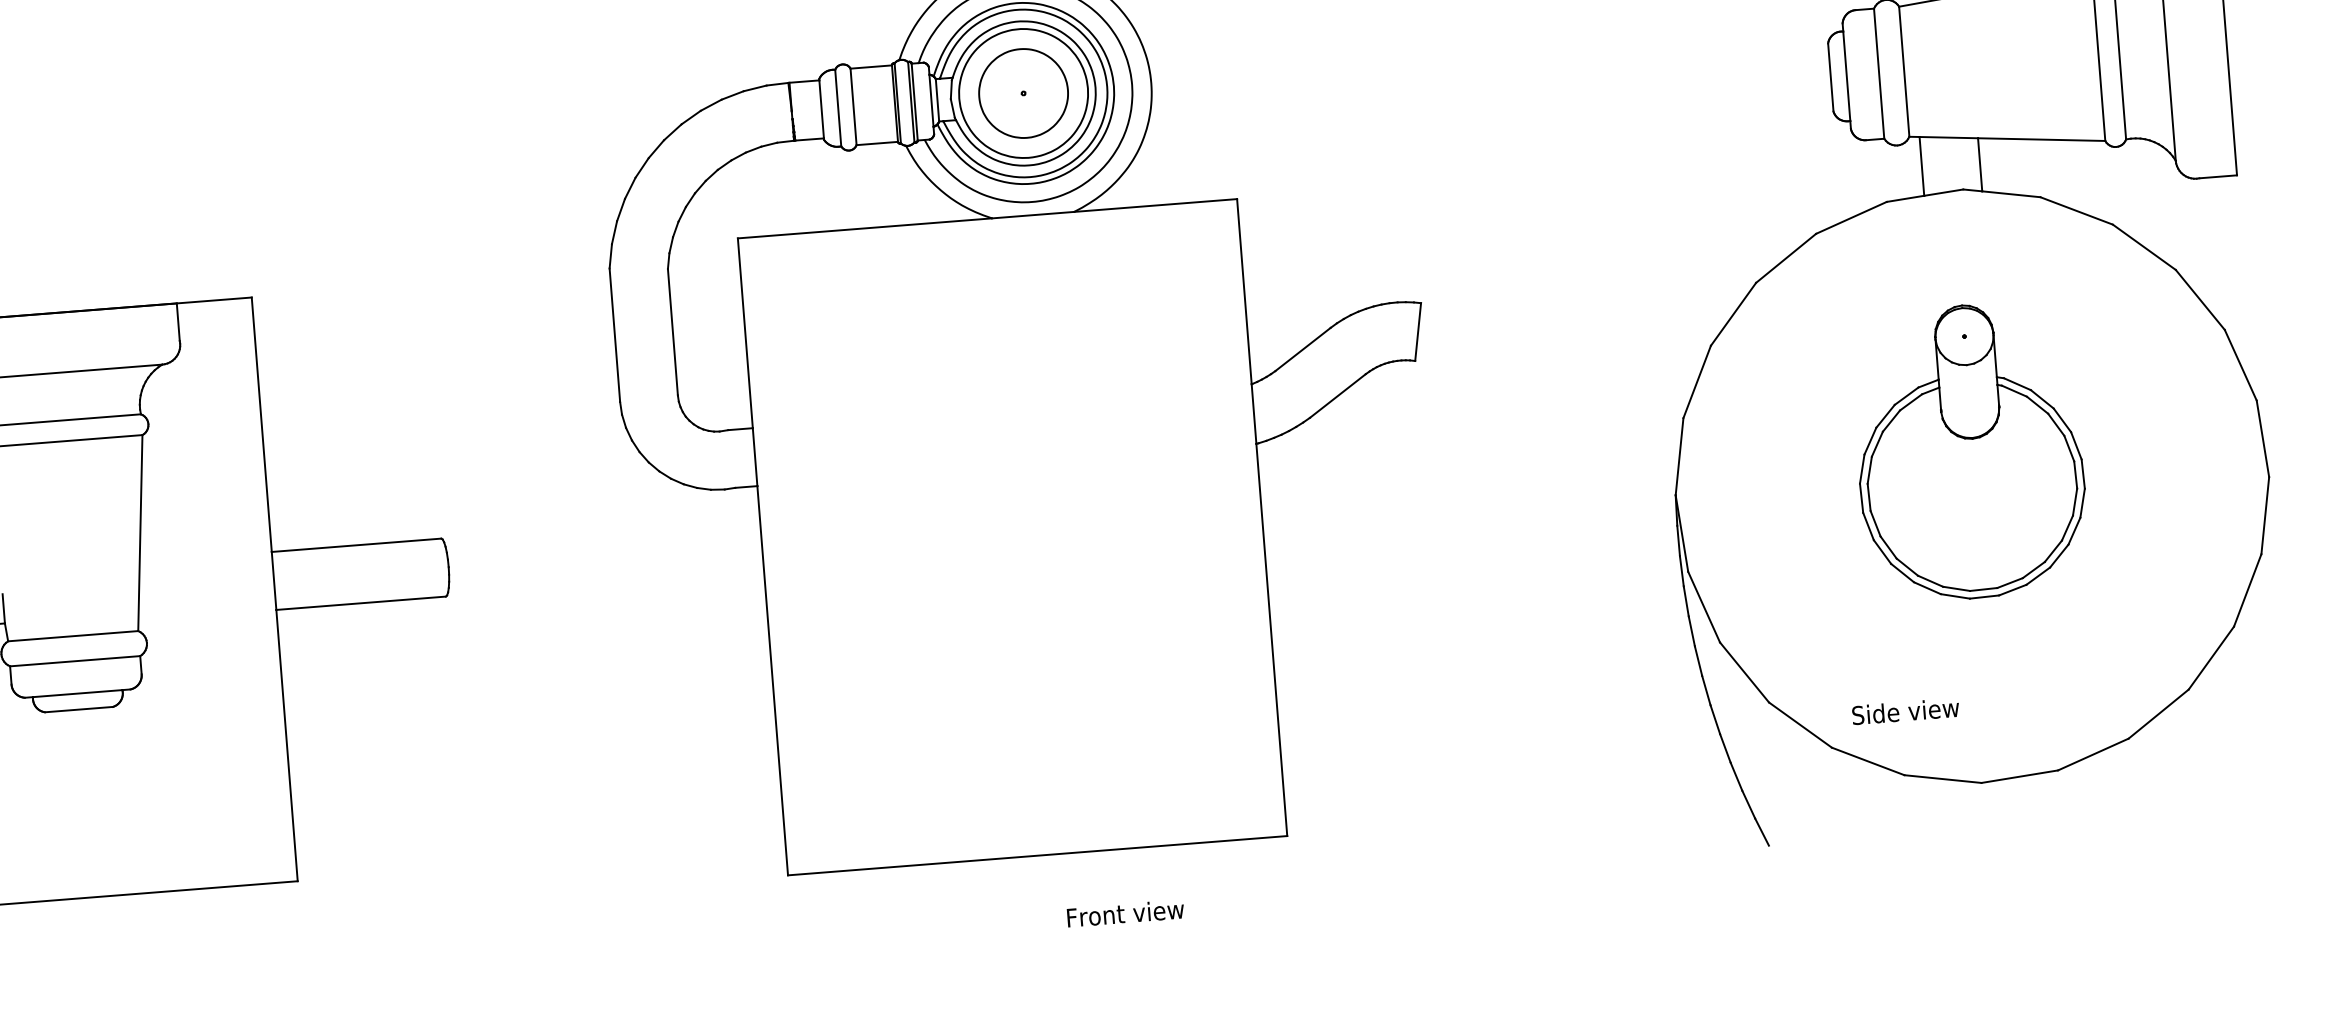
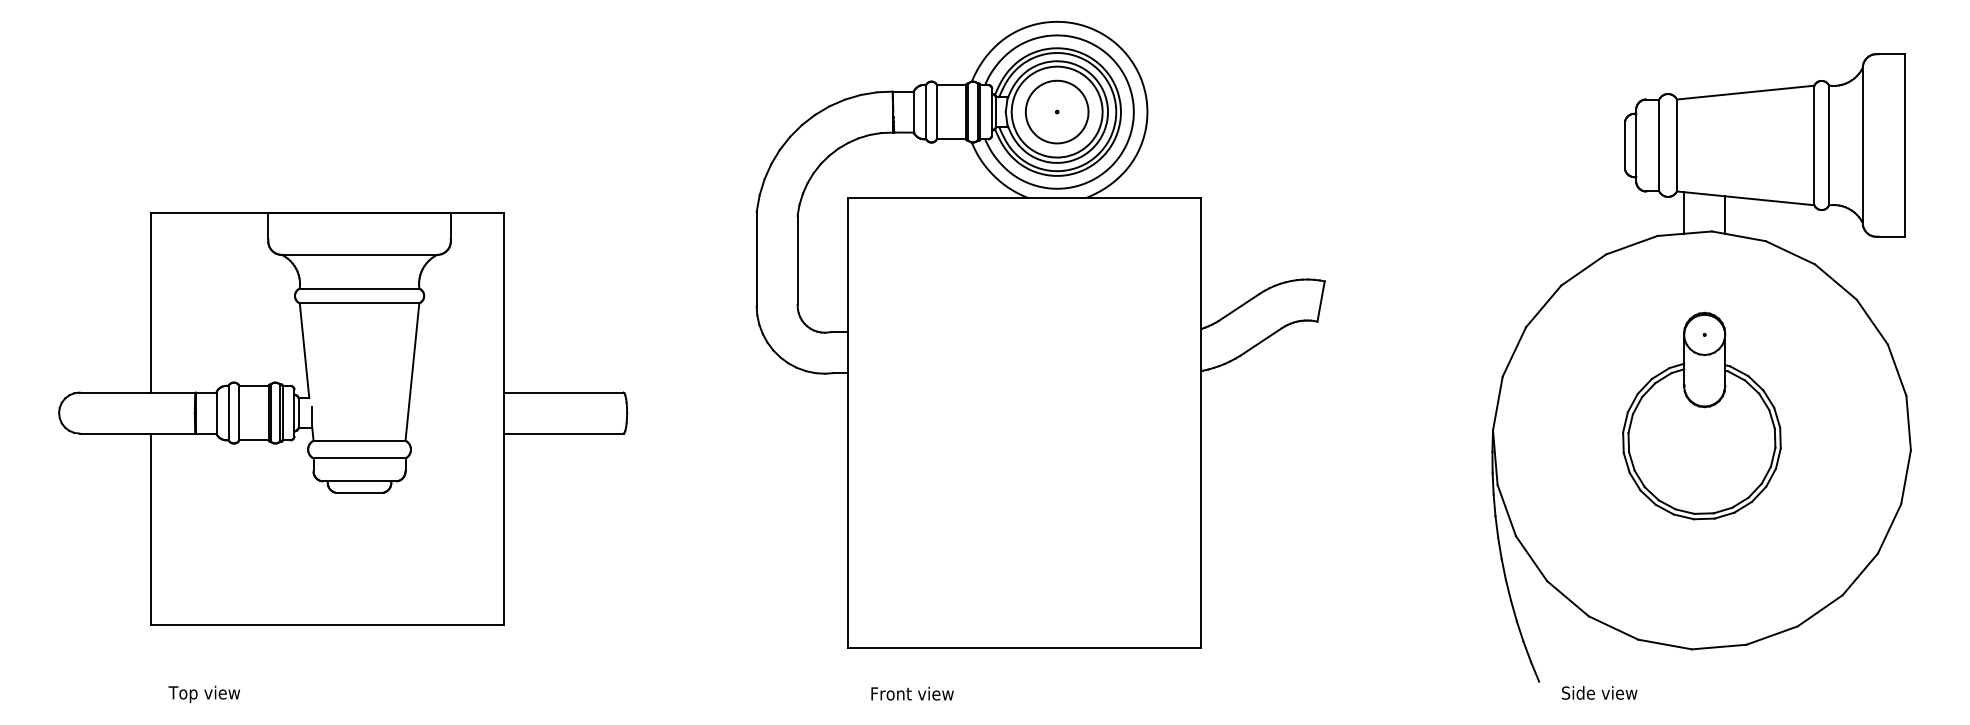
text: (1905, 710) -> (1599, 692), moved
text: (1125, 913) -> (912, 693), moved

